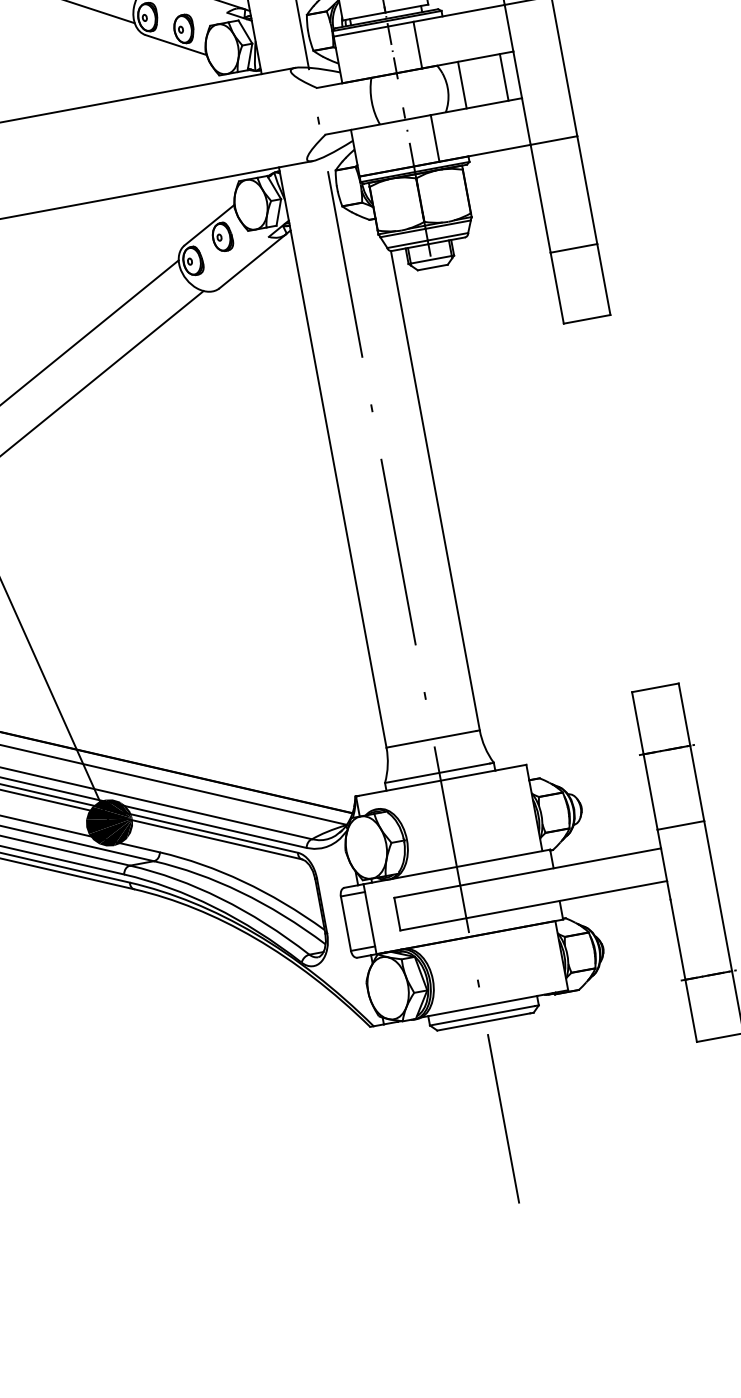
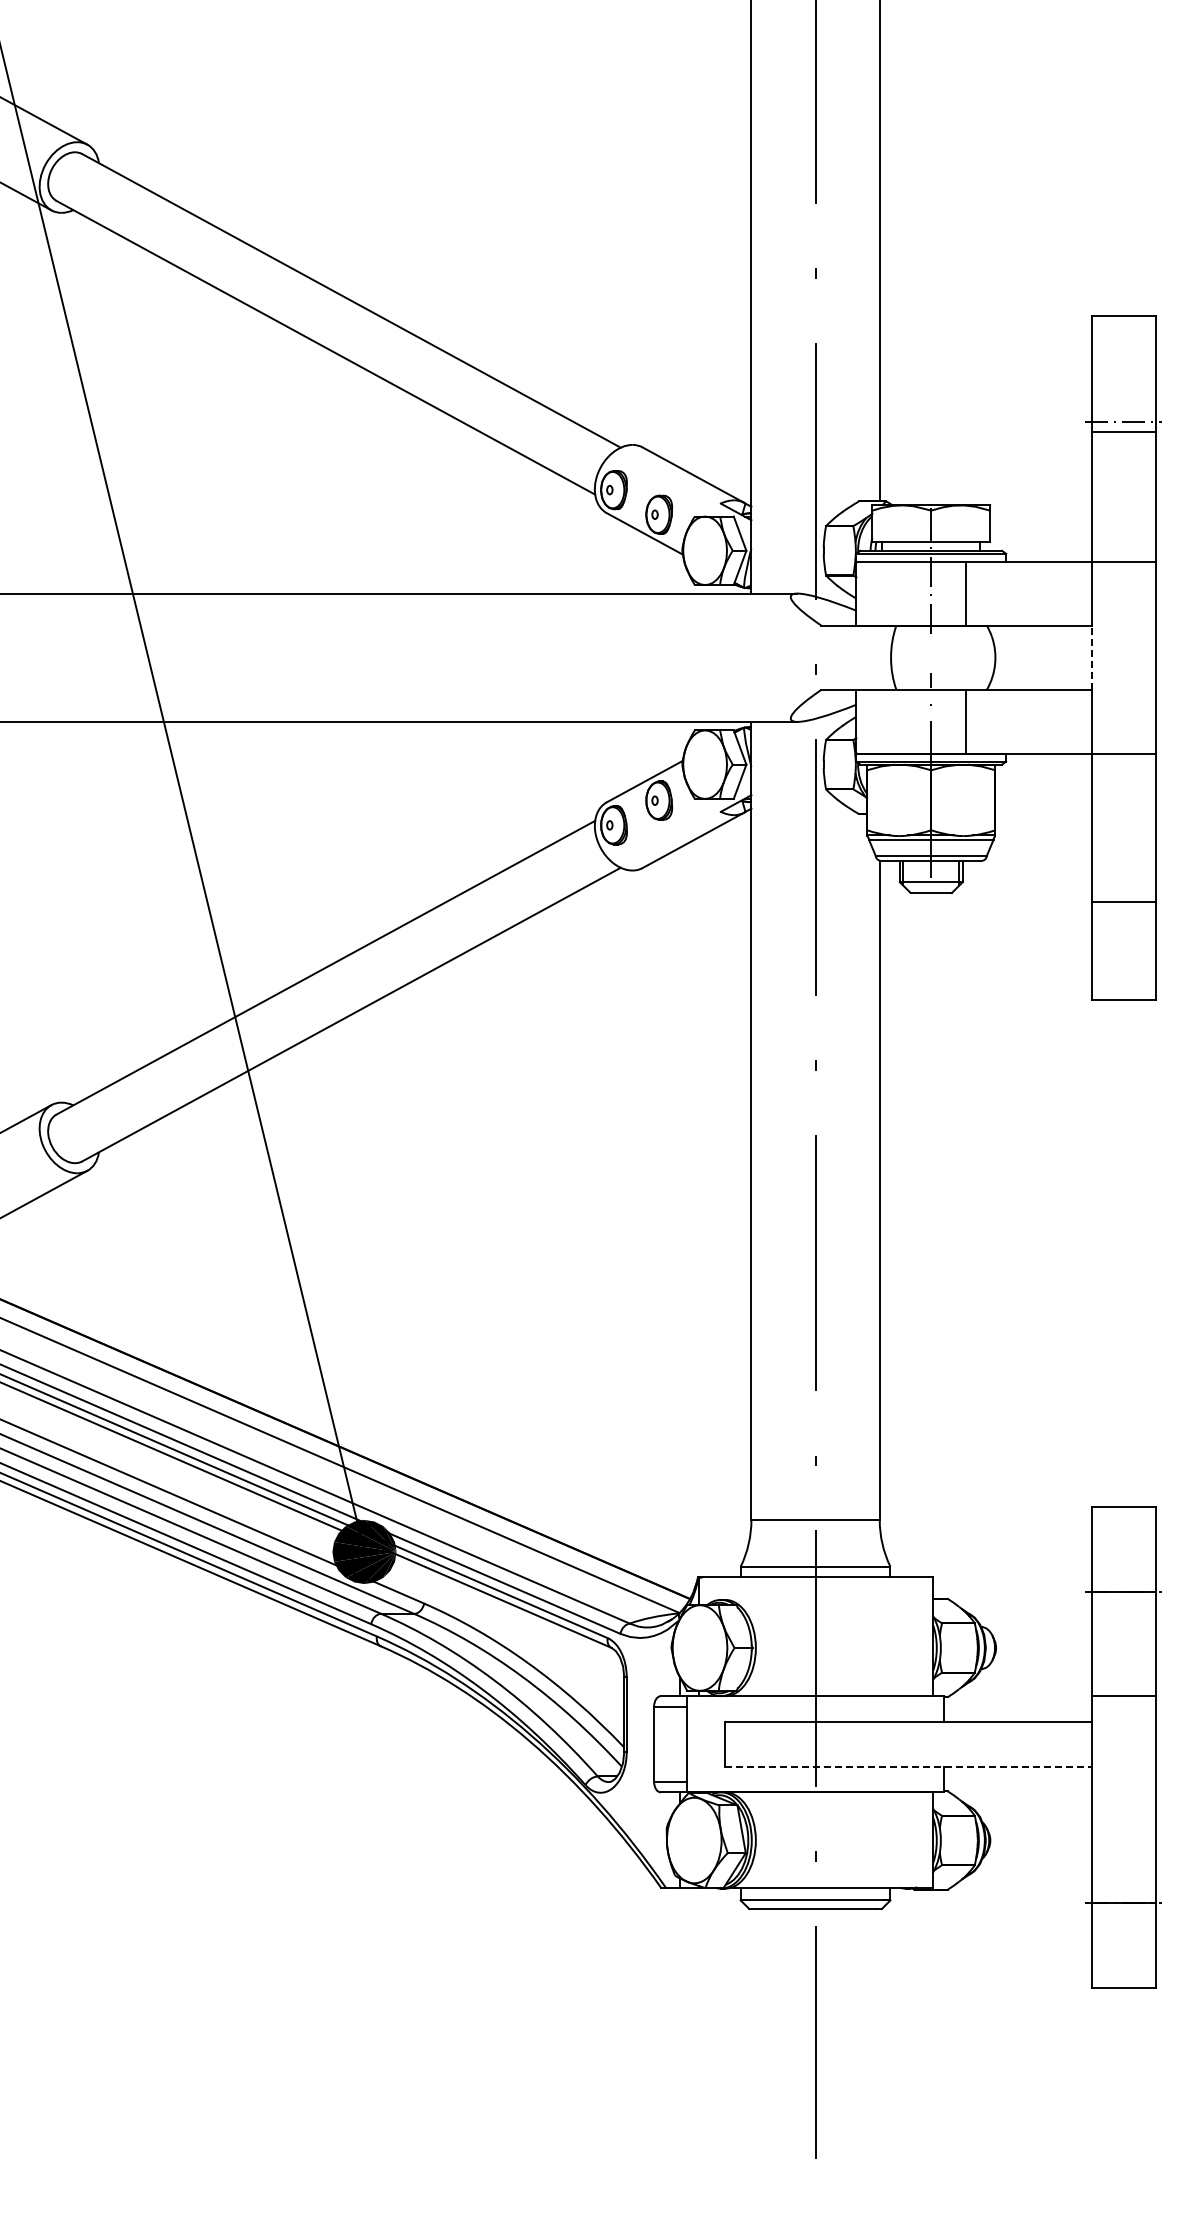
line: (517, 74) -> (1091, 657), solid -> dashed
line: (504, 77) -> (1073, 657), removed
line: (462, 84) -> (1015, 657), removed
line: (533, 905) -> (908, 1766), solid -> dashed

